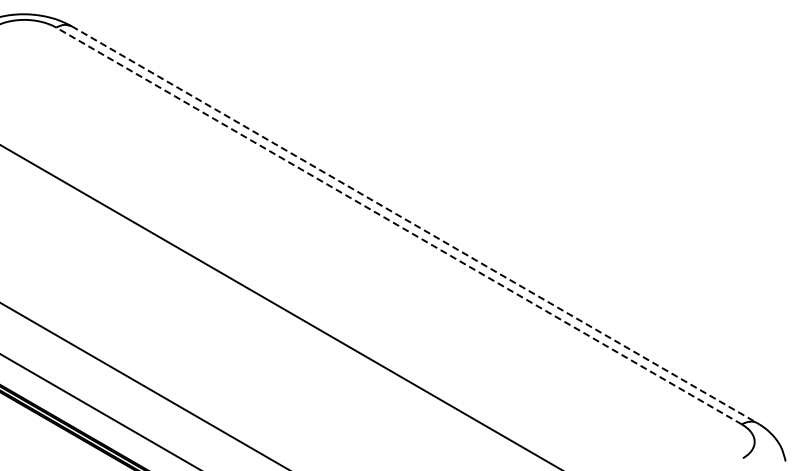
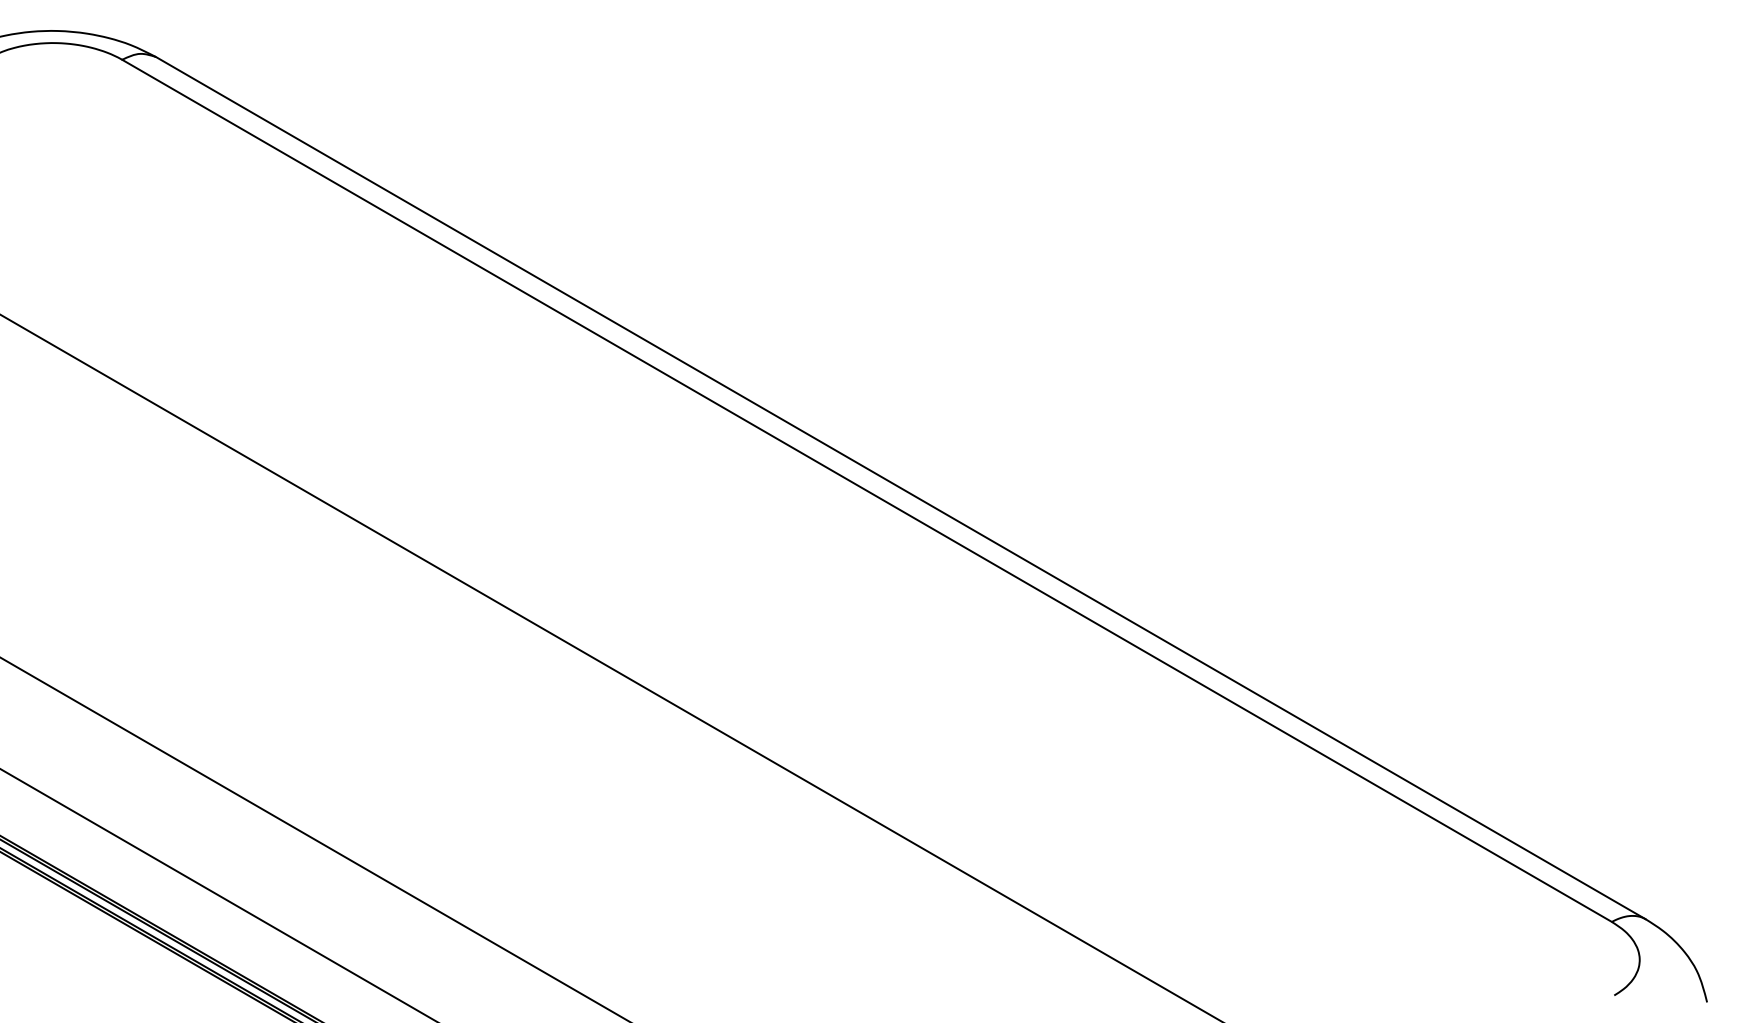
line: (415, 224) -> (902, 487), dashed -> solid
line: (398, 225) -> (865, 489), dashed -> solid

